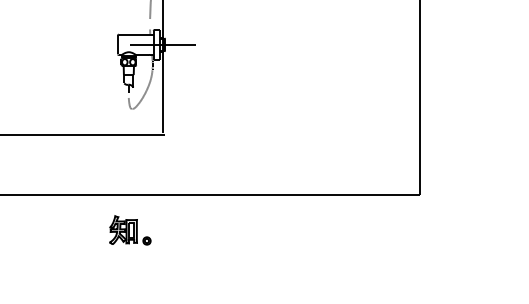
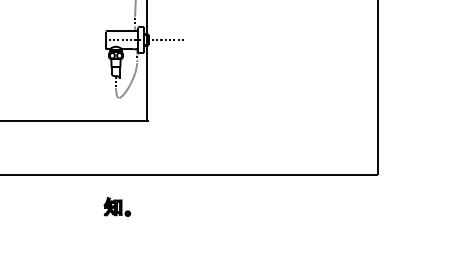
part: (130, 229) -> (117, 206), size x0.7

